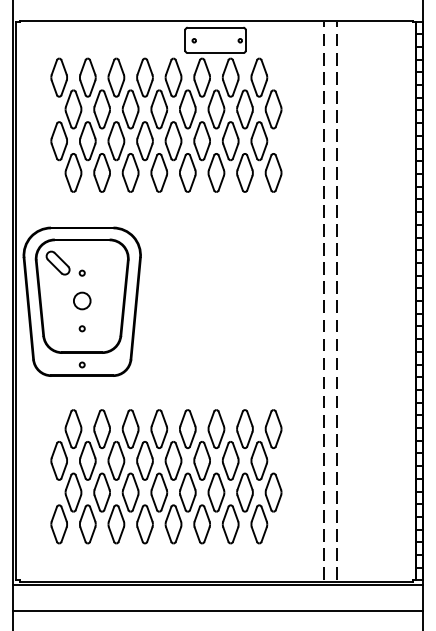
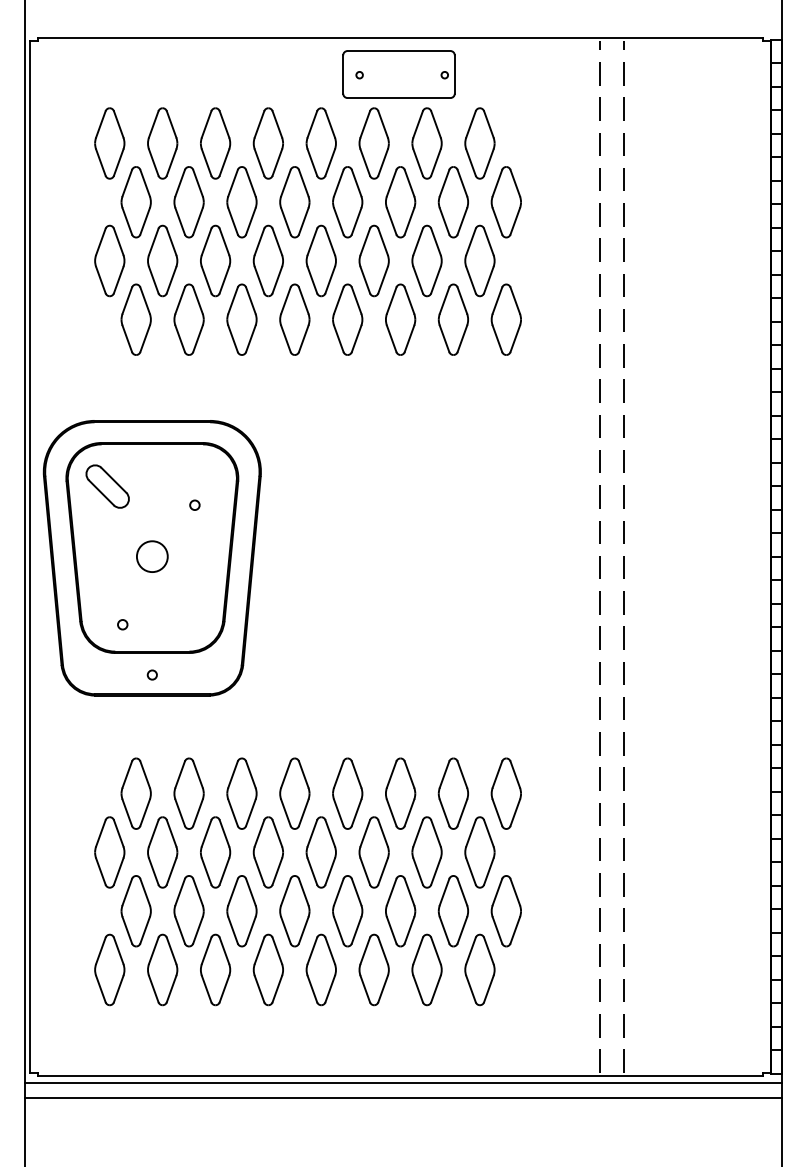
circle: (81, 272) -> (193, 503), moved
circle: (81, 328) -> (121, 624), moved
line: (217, 610) -> (402, 1097), moved

